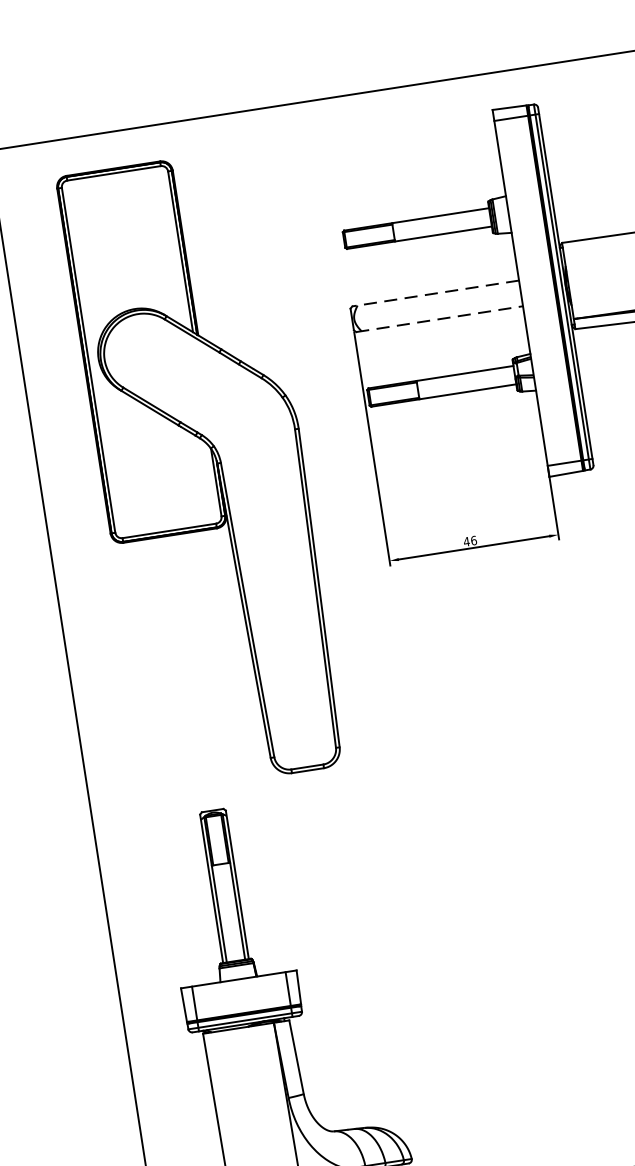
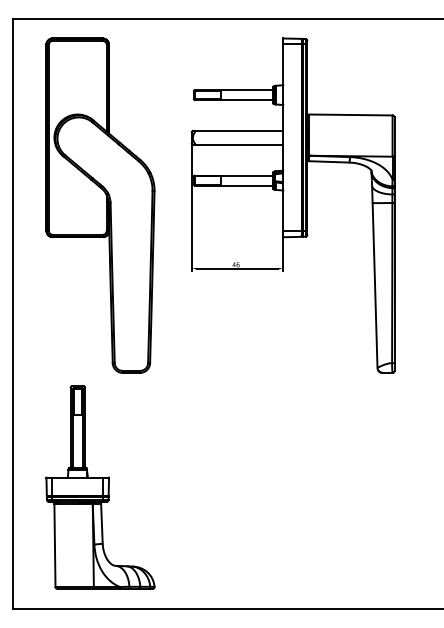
line: (434, 292) -> (237, 130), dashed -> solid
line: (440, 318) -> (238, 144), dashed -> solid

